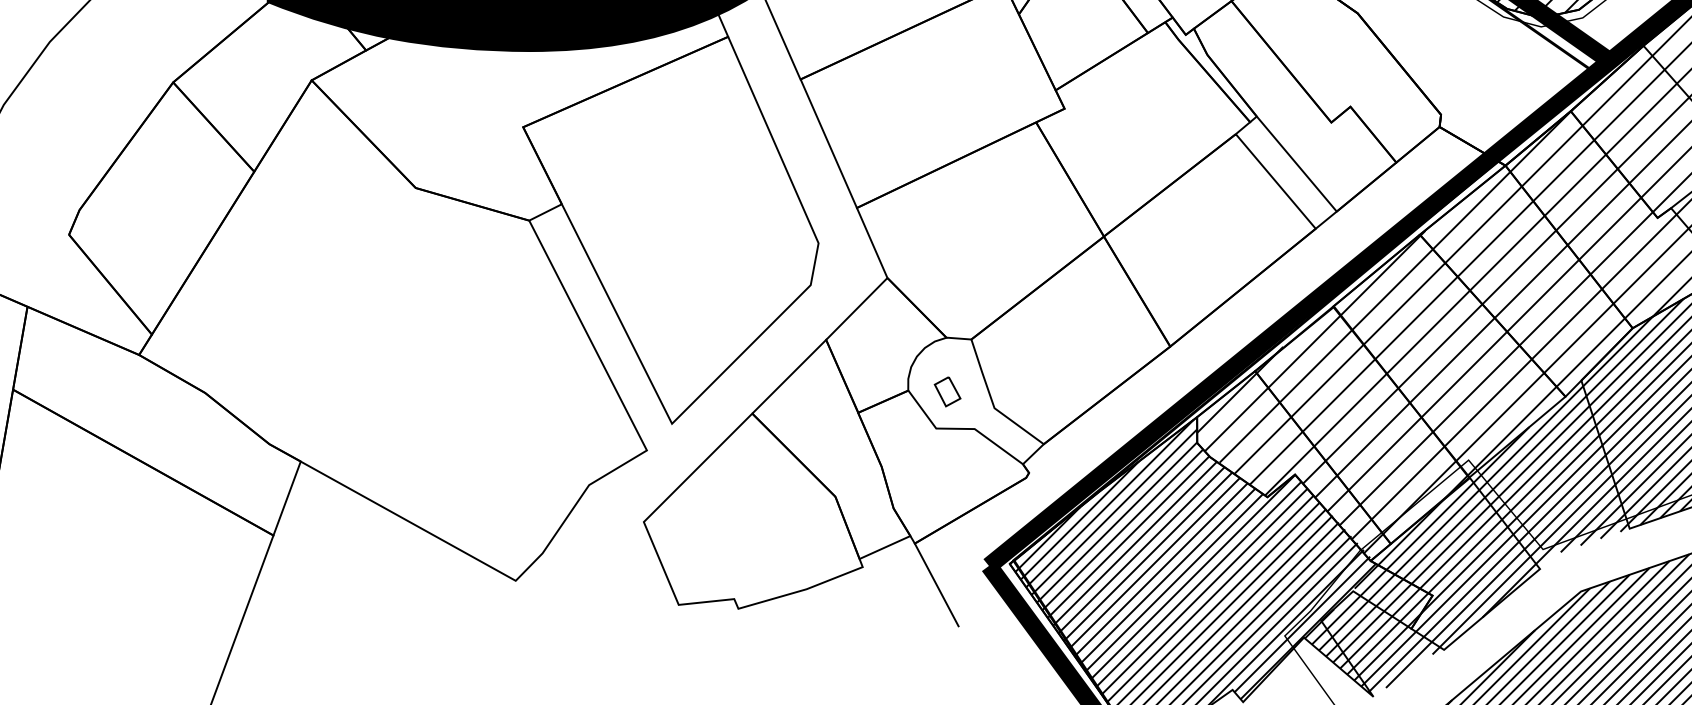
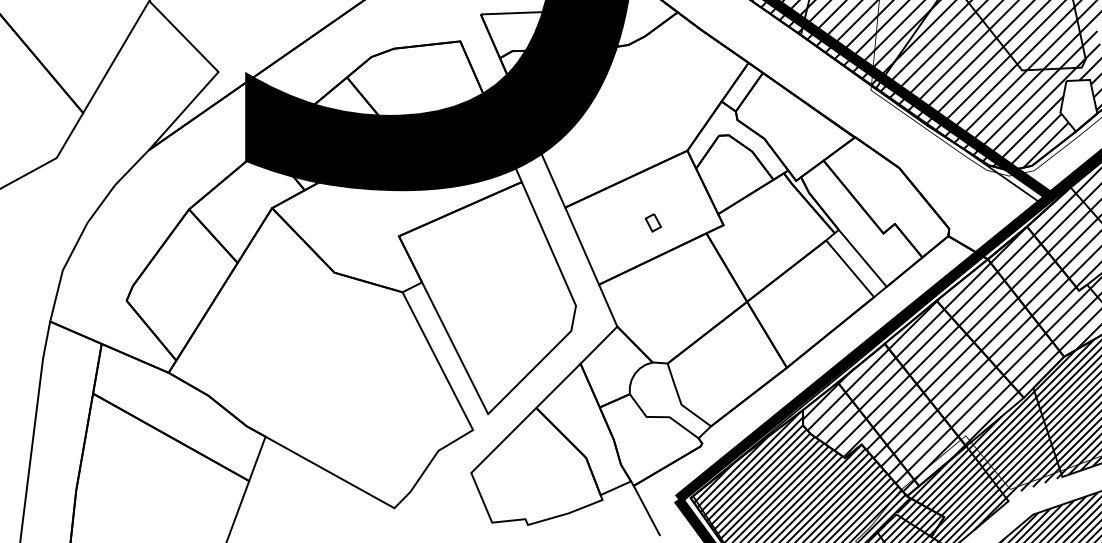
part: (947, 391) -> (653, 222), moved

